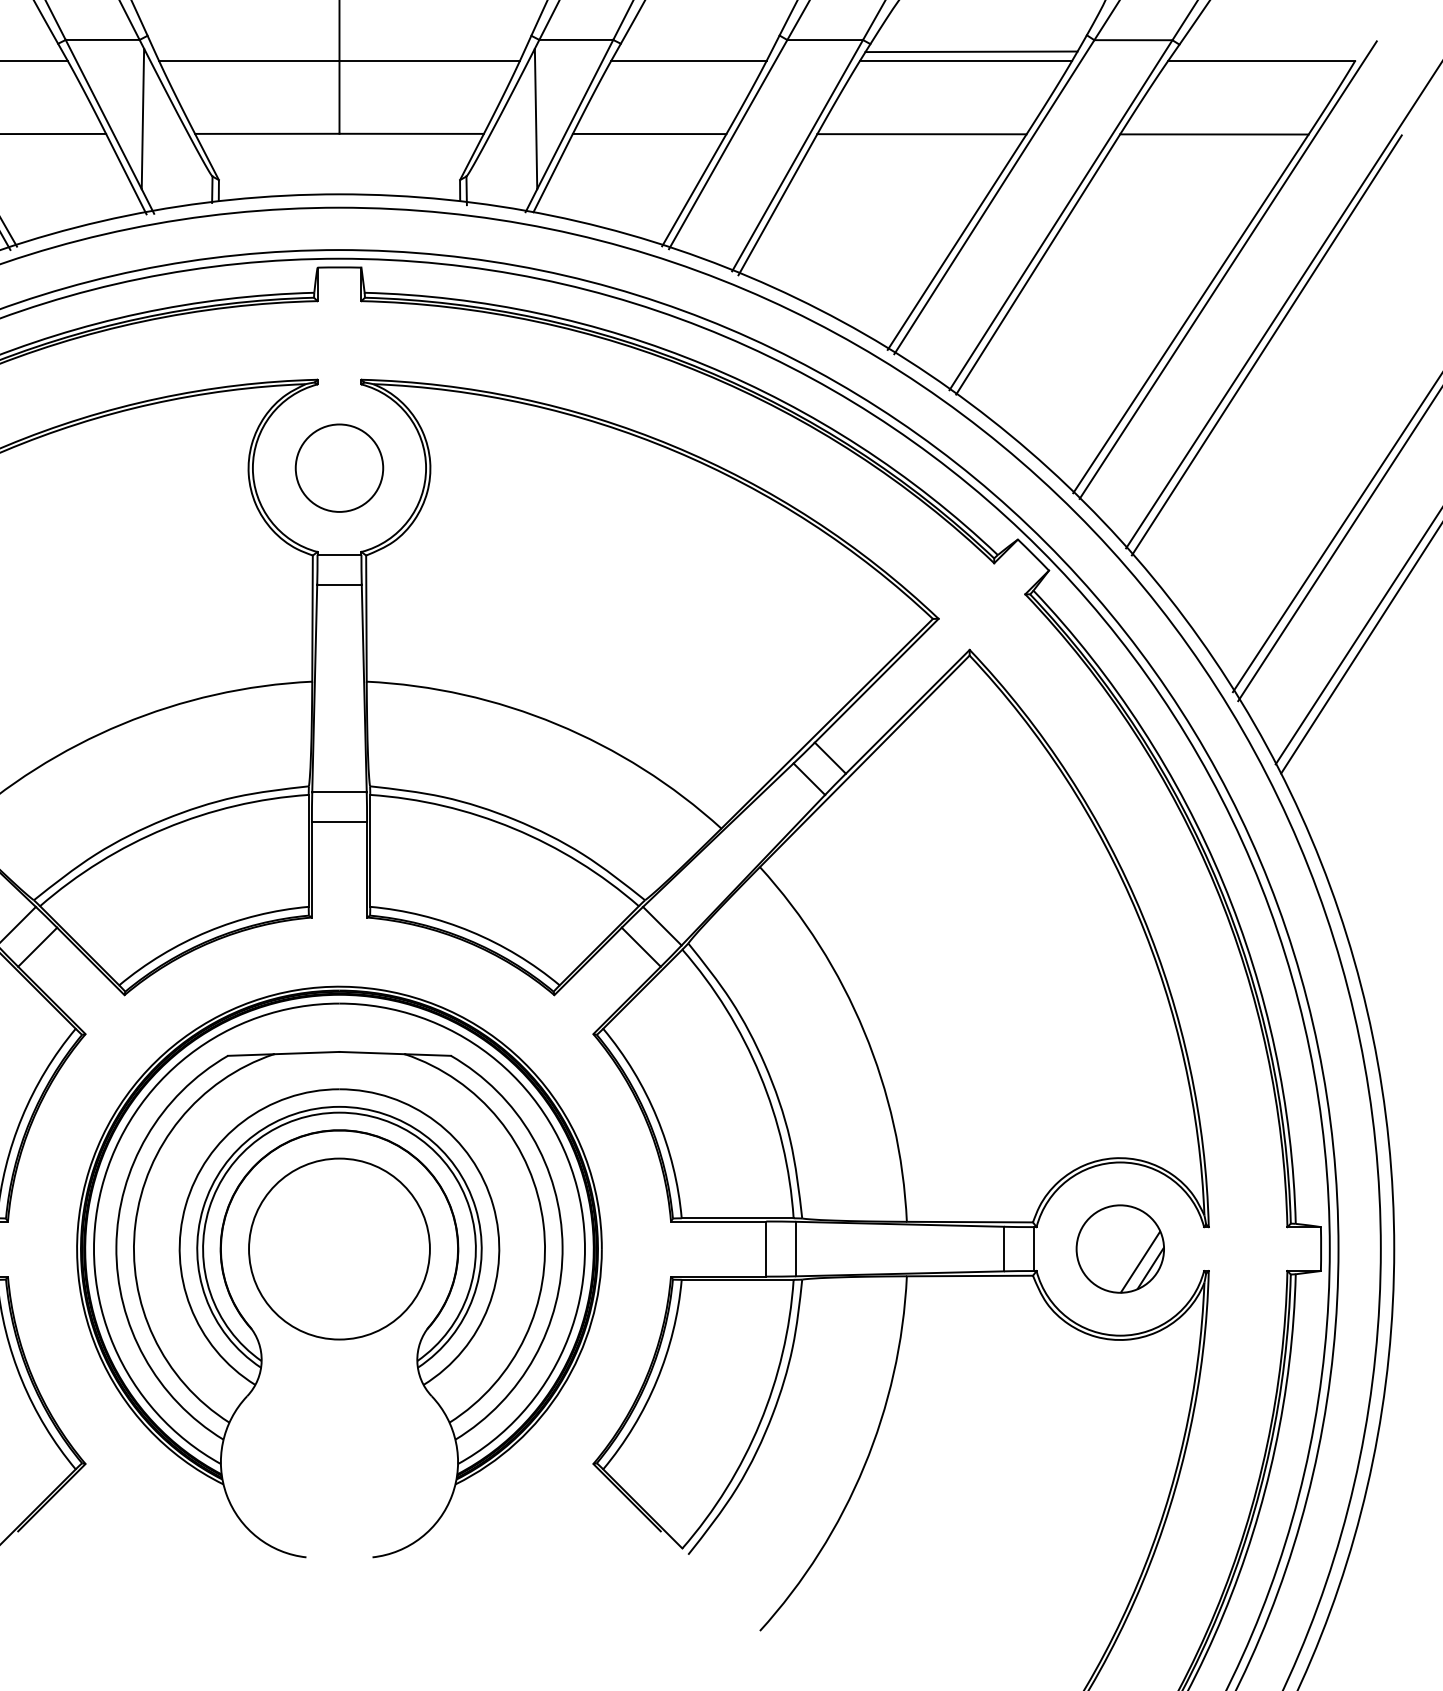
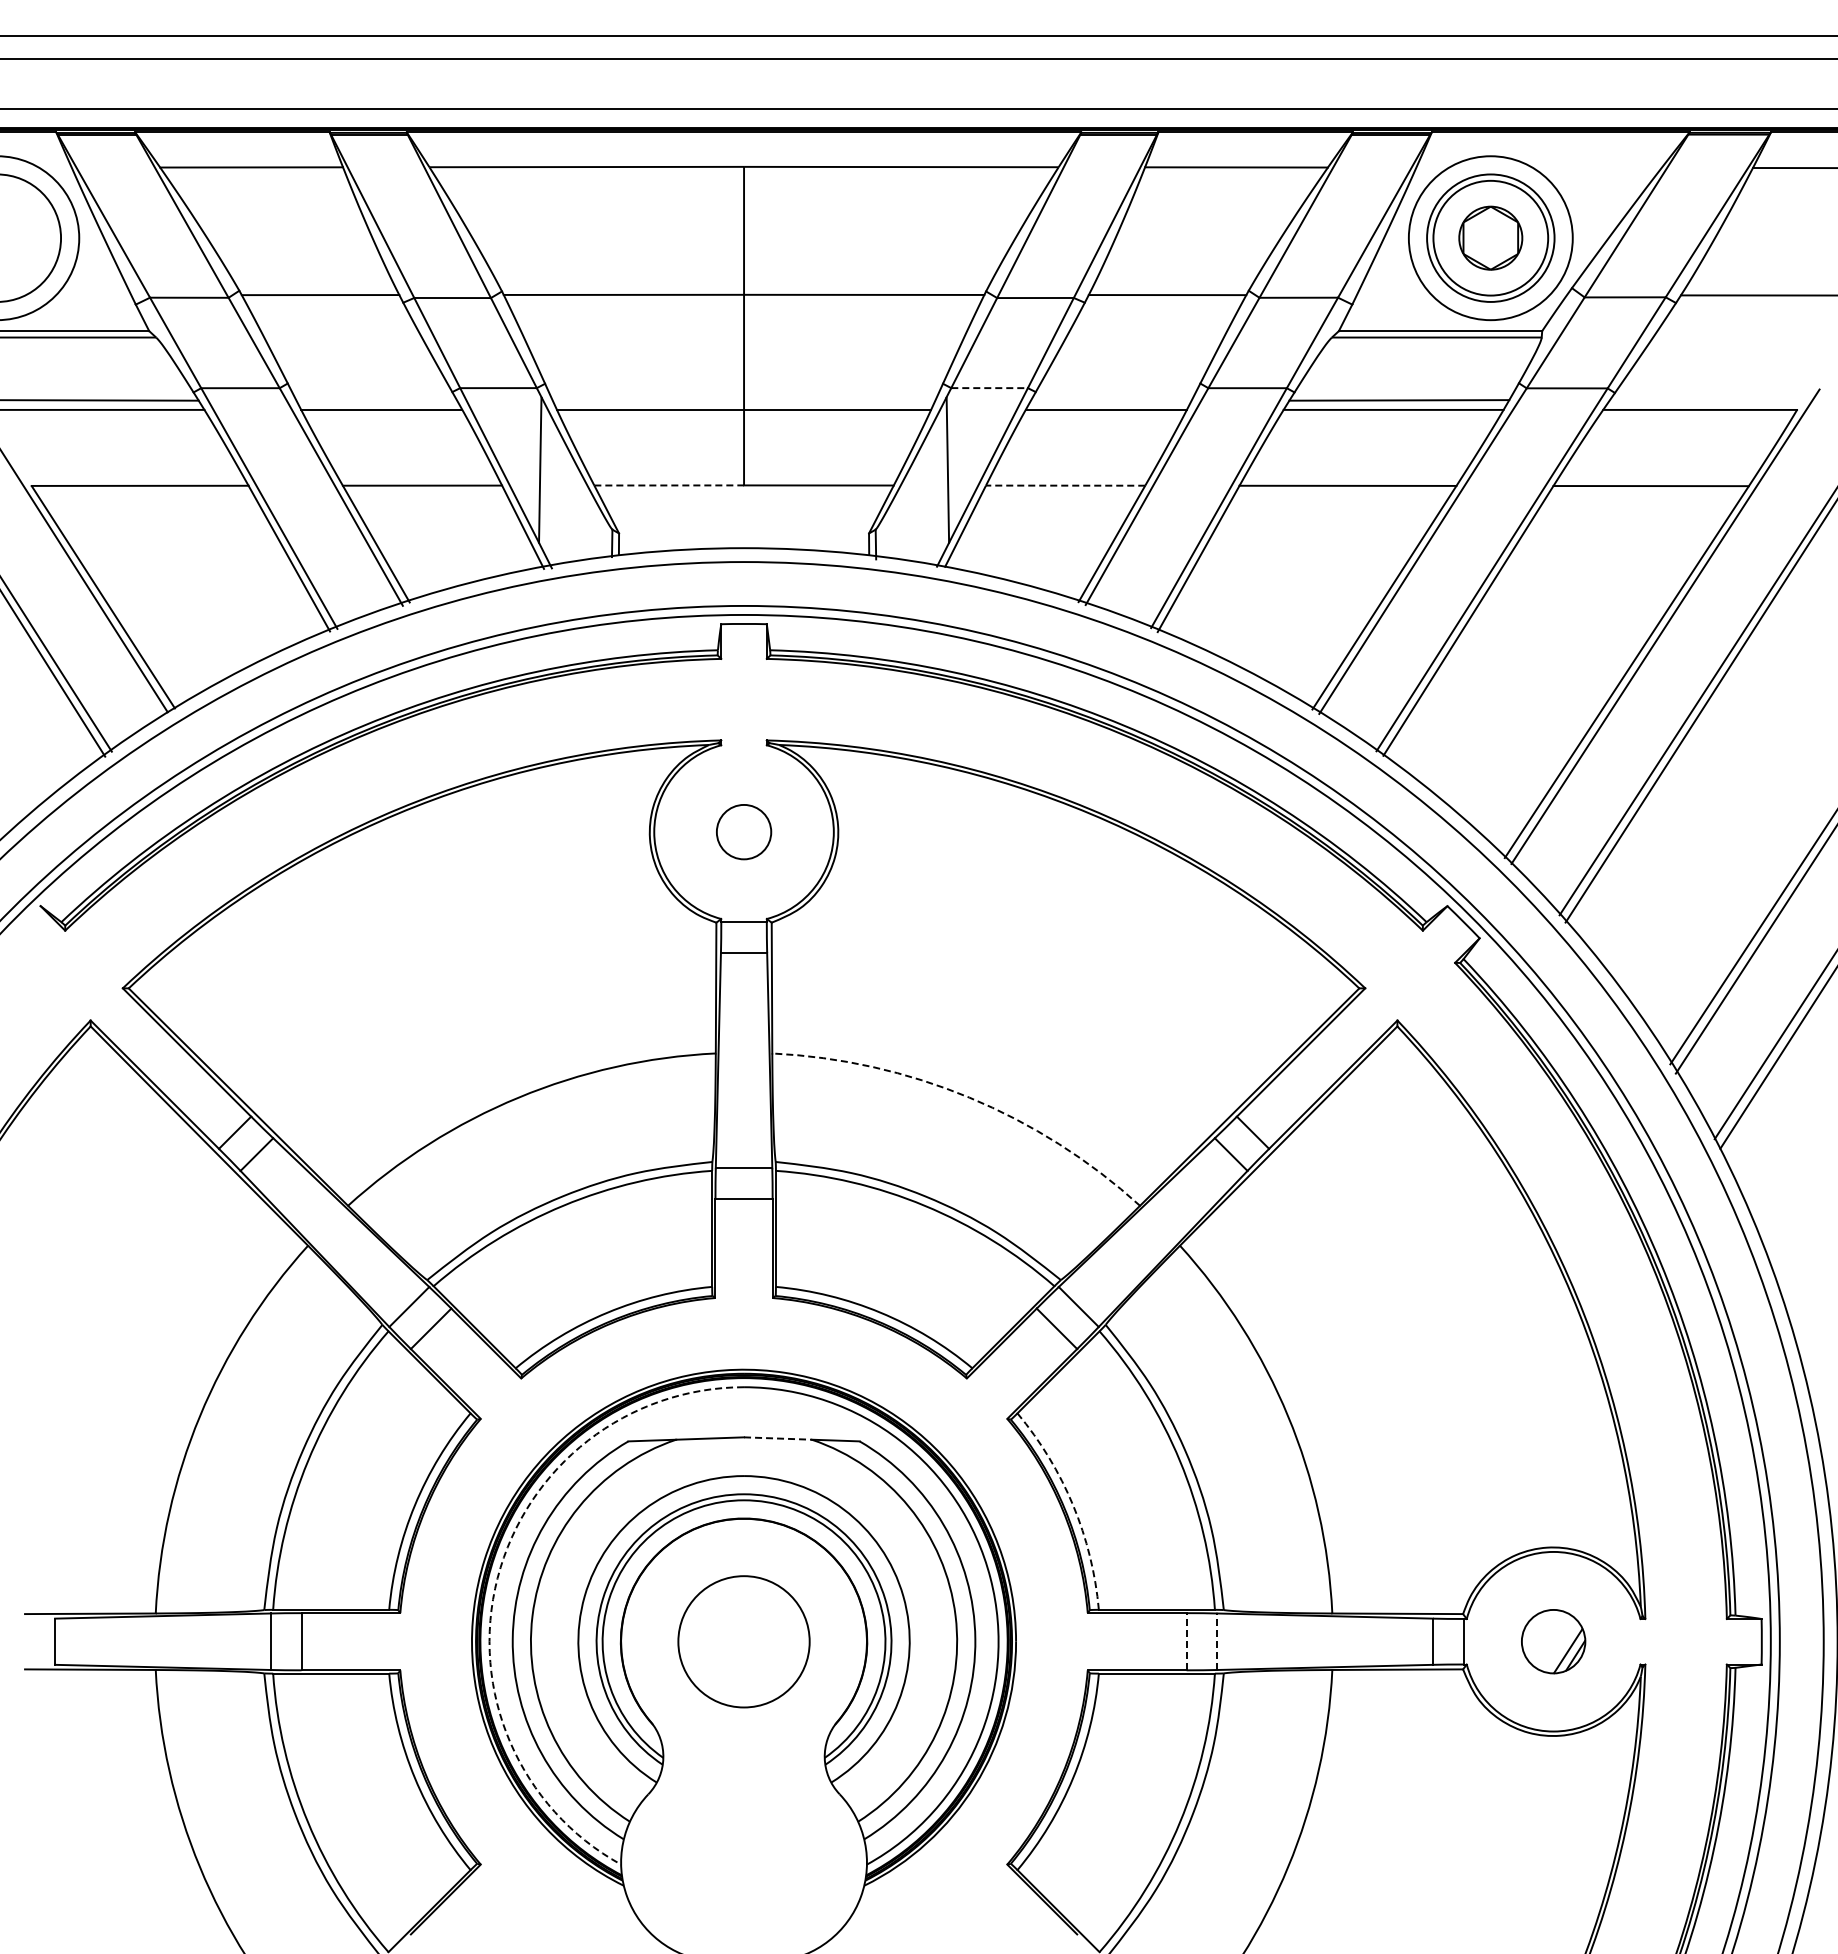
line: (577, 40) -> (990, 388), solid -> dashed
line: (267, 133) -> (669, 485), solid -> dashed
line: (649, 133) -> (1065, 485), solid -> dashed
circle: (338, 467) -> (743, 831), size x0.6
arc: (556, 724) -> (969, 1097), solid -> dashed
line: (371, 1053) -> (777, 1438), solid -> dashed
arc: (657, 1117) -> (1073, 1505), solid -> dashed
arc: (101, 1188) -> (497, 1578), solid -> dashed
circle: (338, 1248) -> (743, 1641), size x0.7
line: (766, 1248) -> (1186, 1641), solid -> dashed
line: (796, 1248) -> (1217, 1641), solid -> dashed
part: (1120, 1248) -> (1553, 1641), size x0.7

